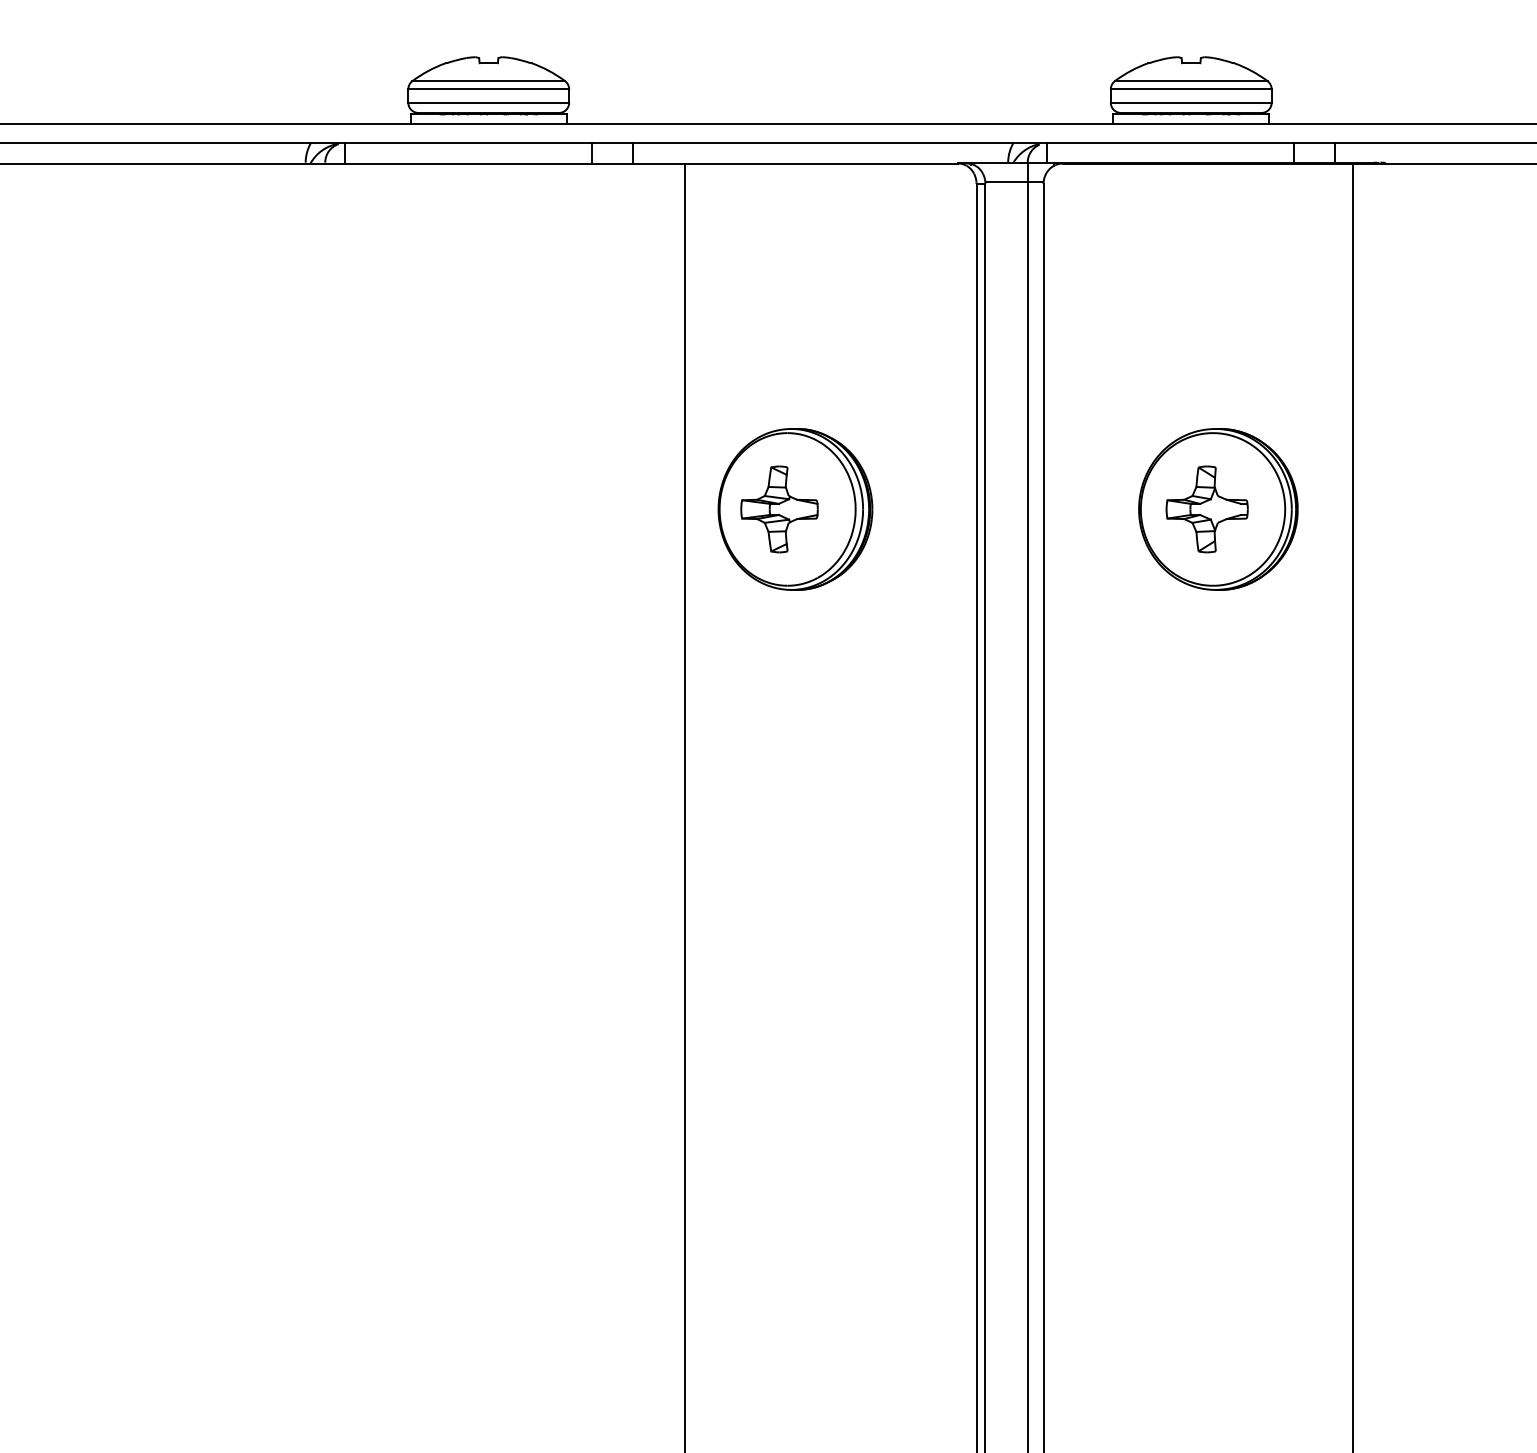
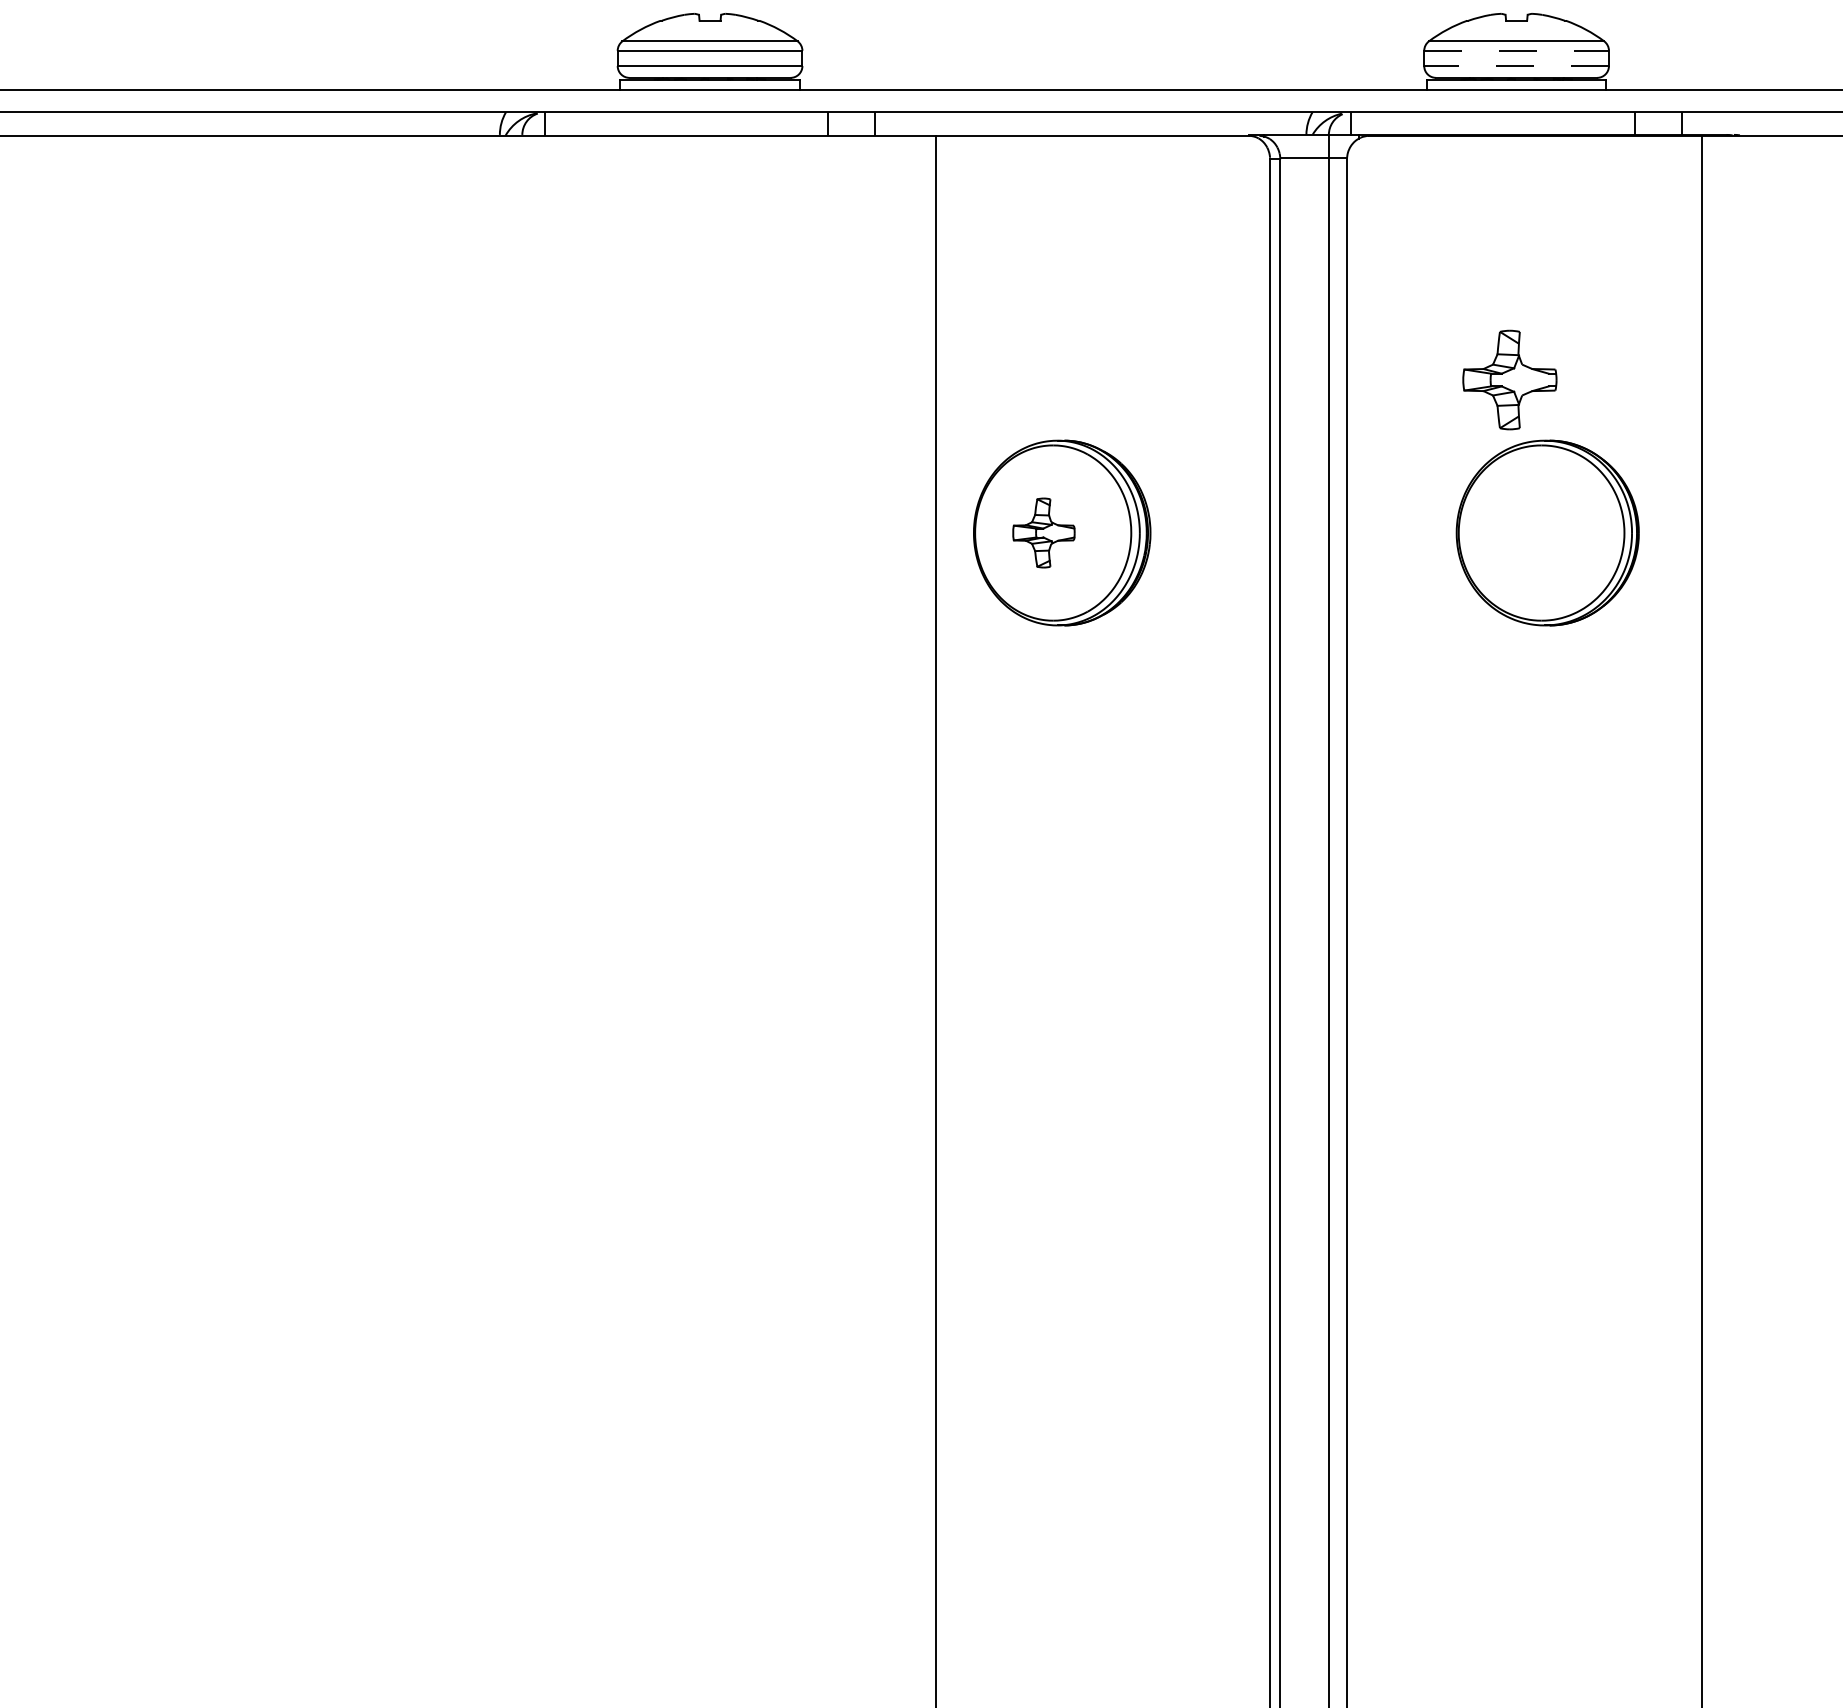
line: (1192, 89) -> (1517, 50), solid -> dashed
line: (1191, 103) -> (1516, 66), solid -> dashed
part: (779, 508) -> (1043, 532), size x0.7
part: (1206, 508) -> (1509, 379), moved

